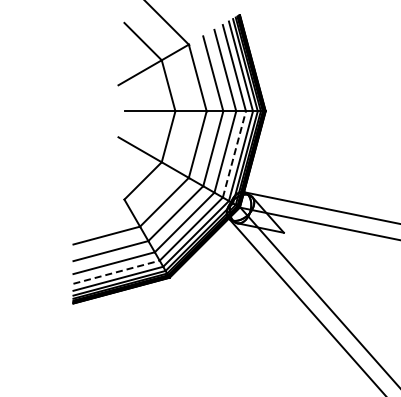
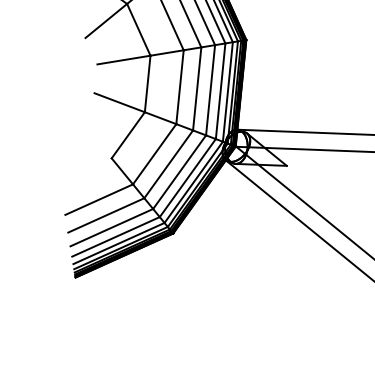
line: (234, 154) -> (220, 91), dashed -> solid
line: (116, 272) -> (115, 237), dashed -> solid

